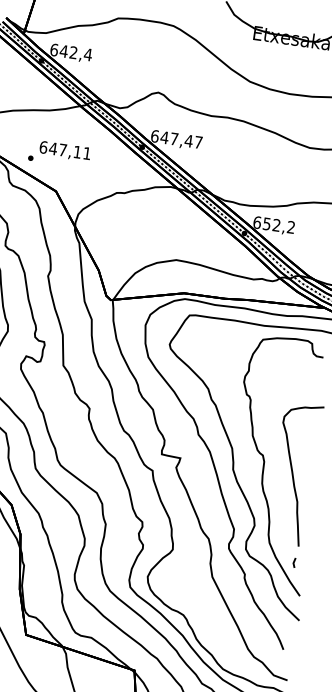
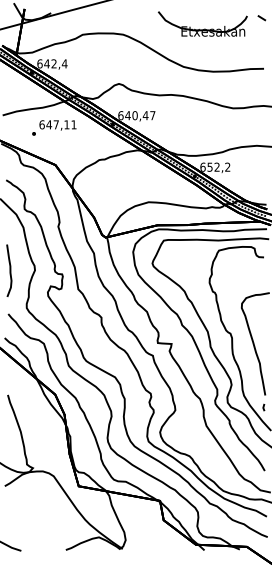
text: (173, 138) -> (134, 115), 647,47 -> 640,47
text: (59, 153) -> (54, 127), moved

